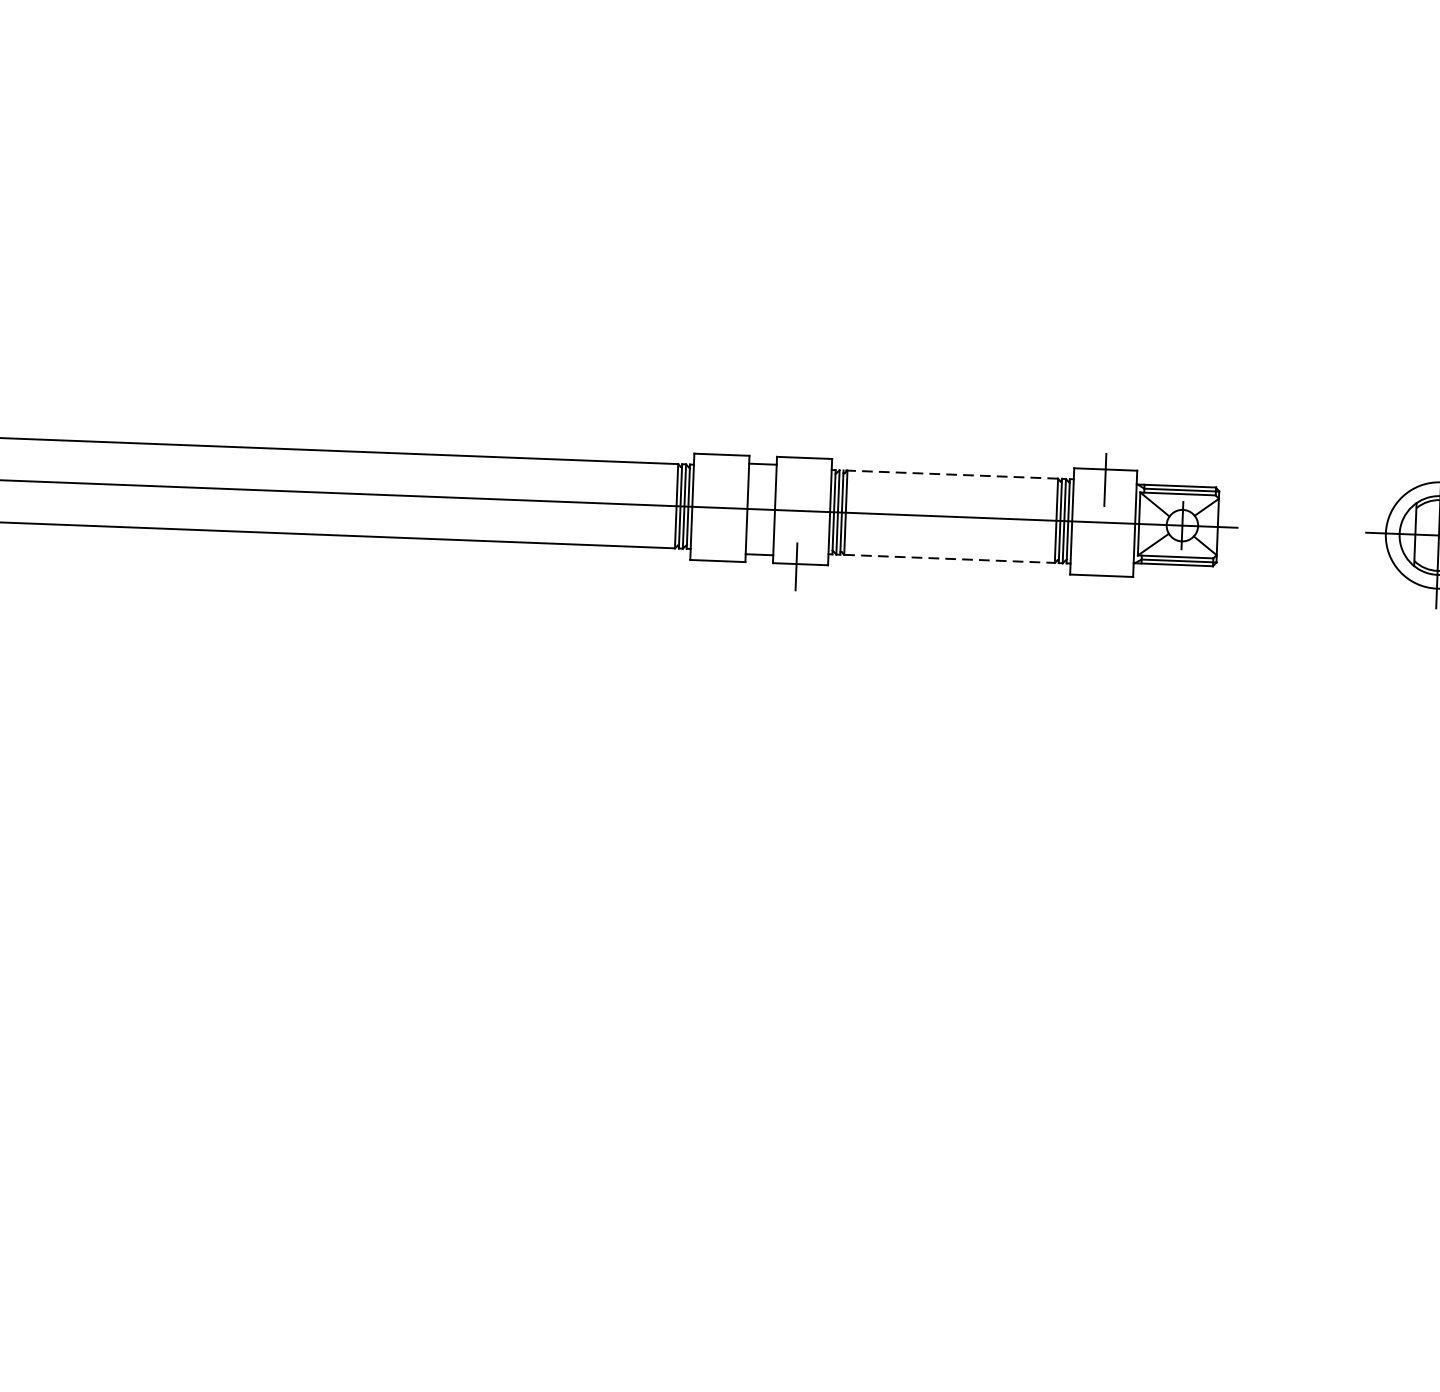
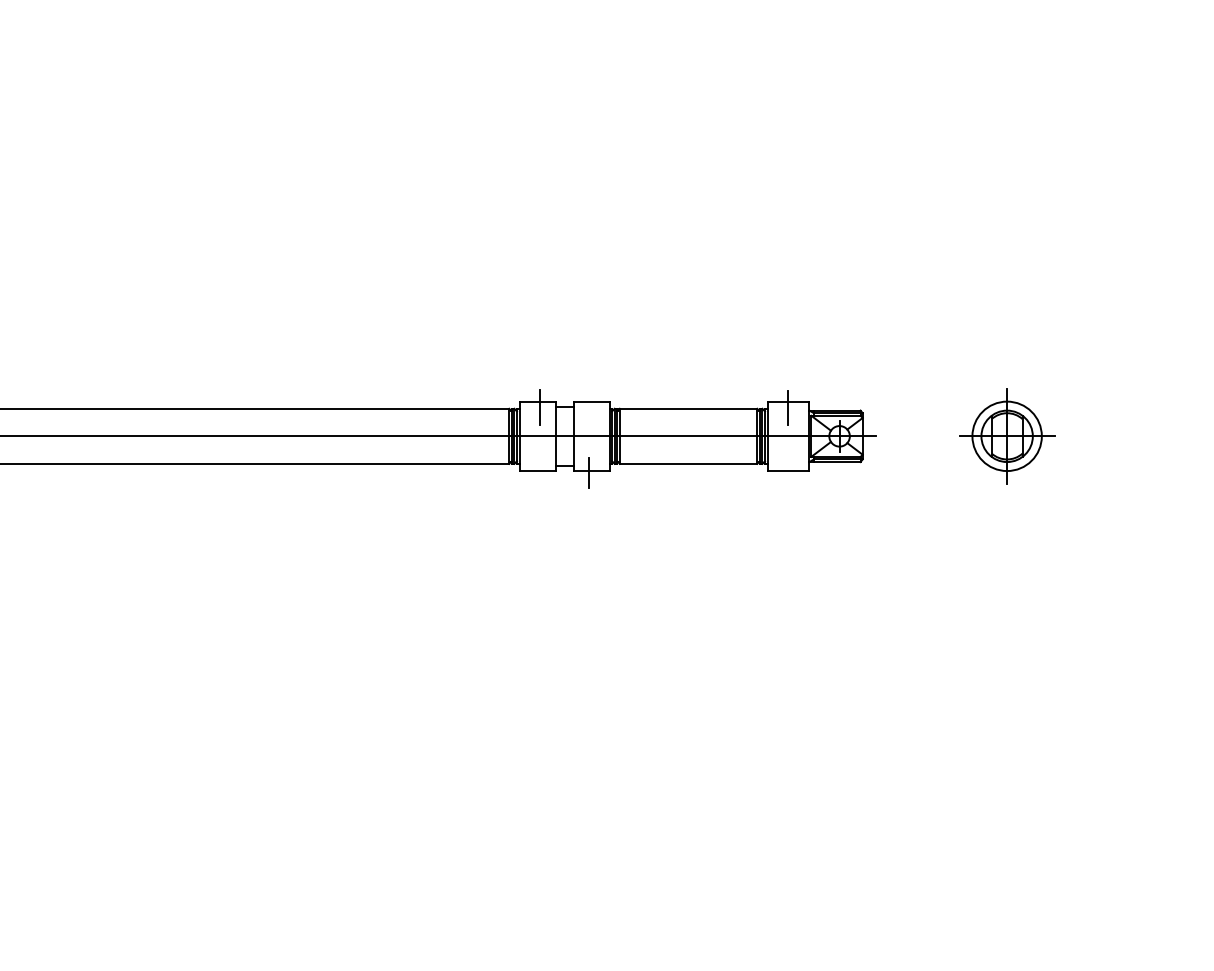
line: (726, 463) -> (540, 407), added
line: (948, 473) -> (685, 408), dashed -> solid
line: (949, 558) -> (688, 463), dashed -> solid

